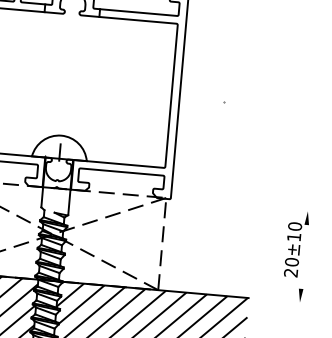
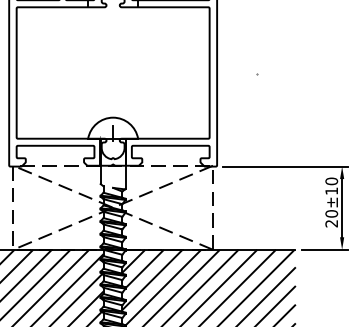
line: (245, 205) -> (285, 166), added
line: (304, 257) -> (342, 208), added
line: (280, 300) -> (324, 249), added

